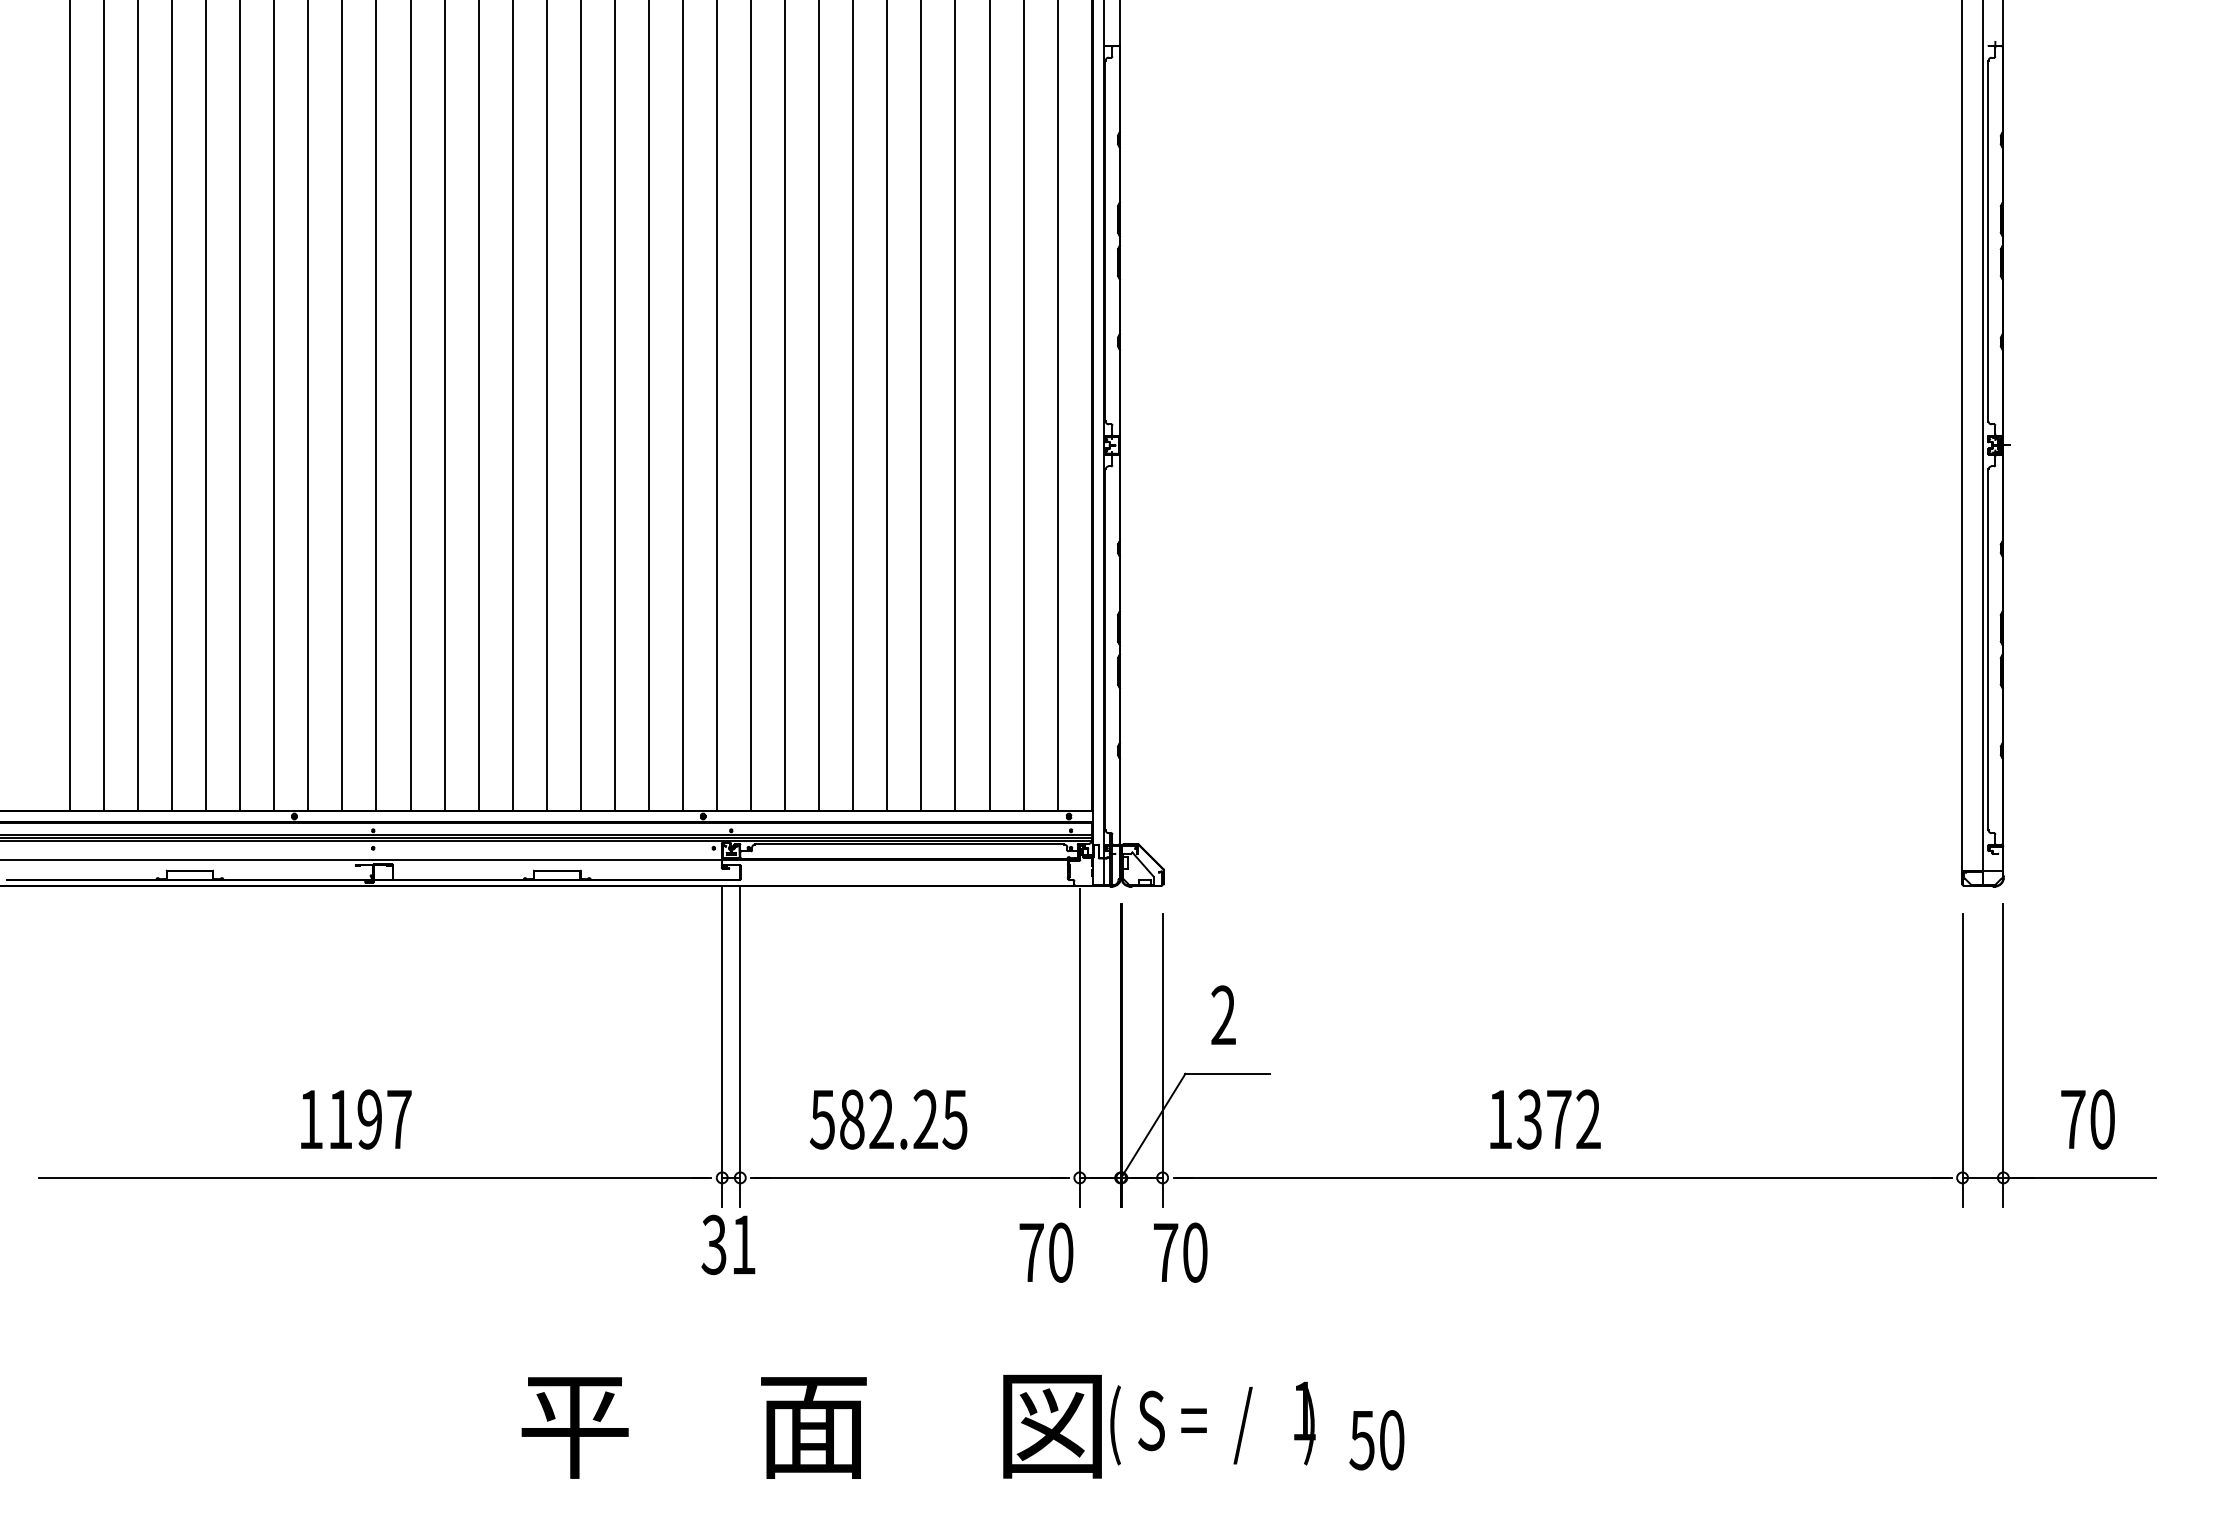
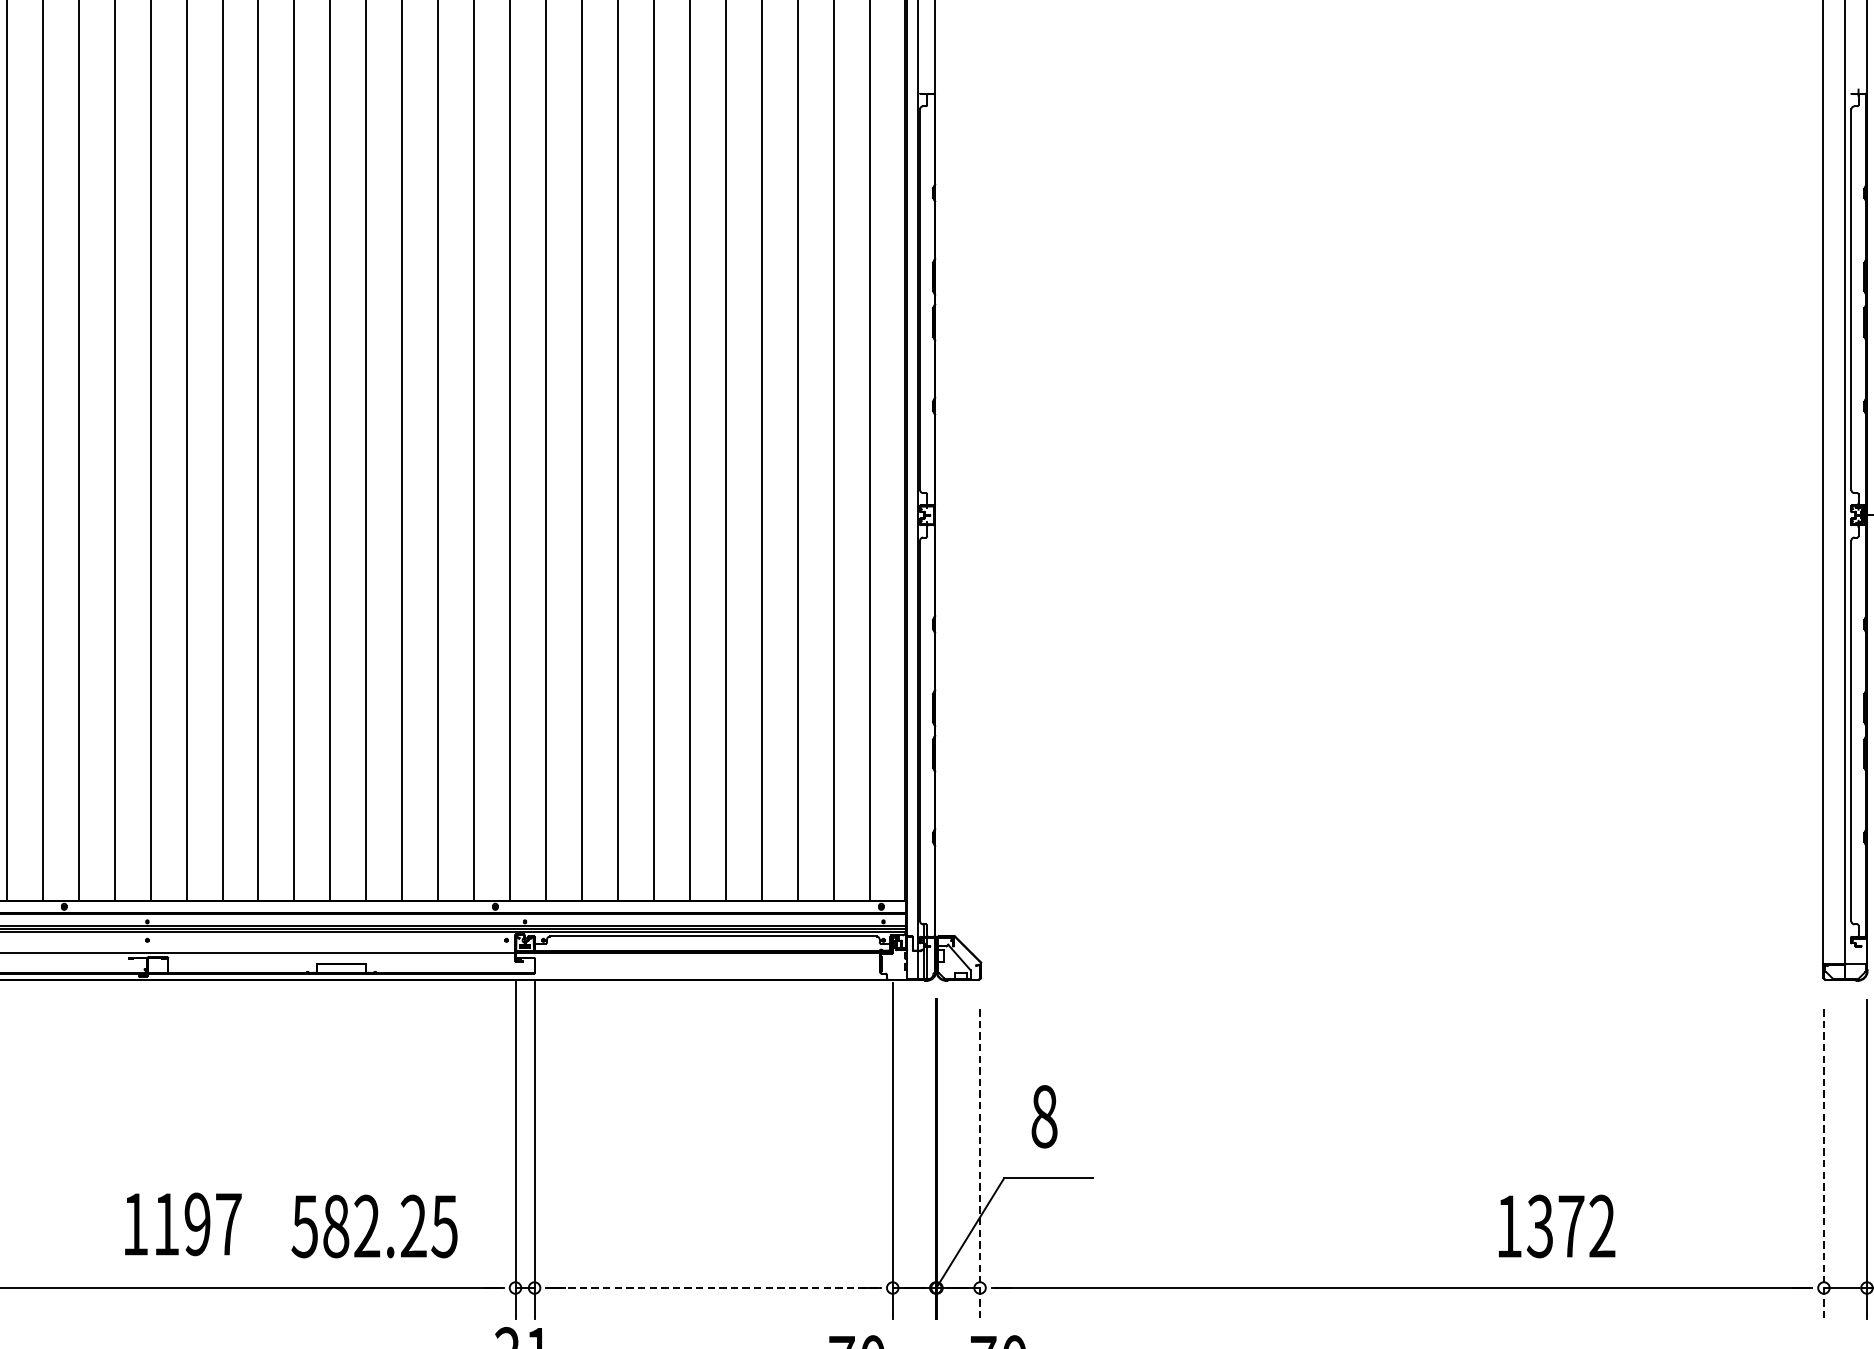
text: (1223, 1015) -> (1044, 1116), 2 -> 8
line: (1162, 1060) -> (979, 1164), solid -> dashed
line: (1962, 1060) -> (1823, 1164), solid -> dashed
text: (356, 1119) -> (183, 1224), moved
text: (888, 1119) -> (374, 1226), moved
text: (1545, 1119) -> (1556, 1226), moved
line: (909, 1177) -> (713, 1287), solid -> dashed

